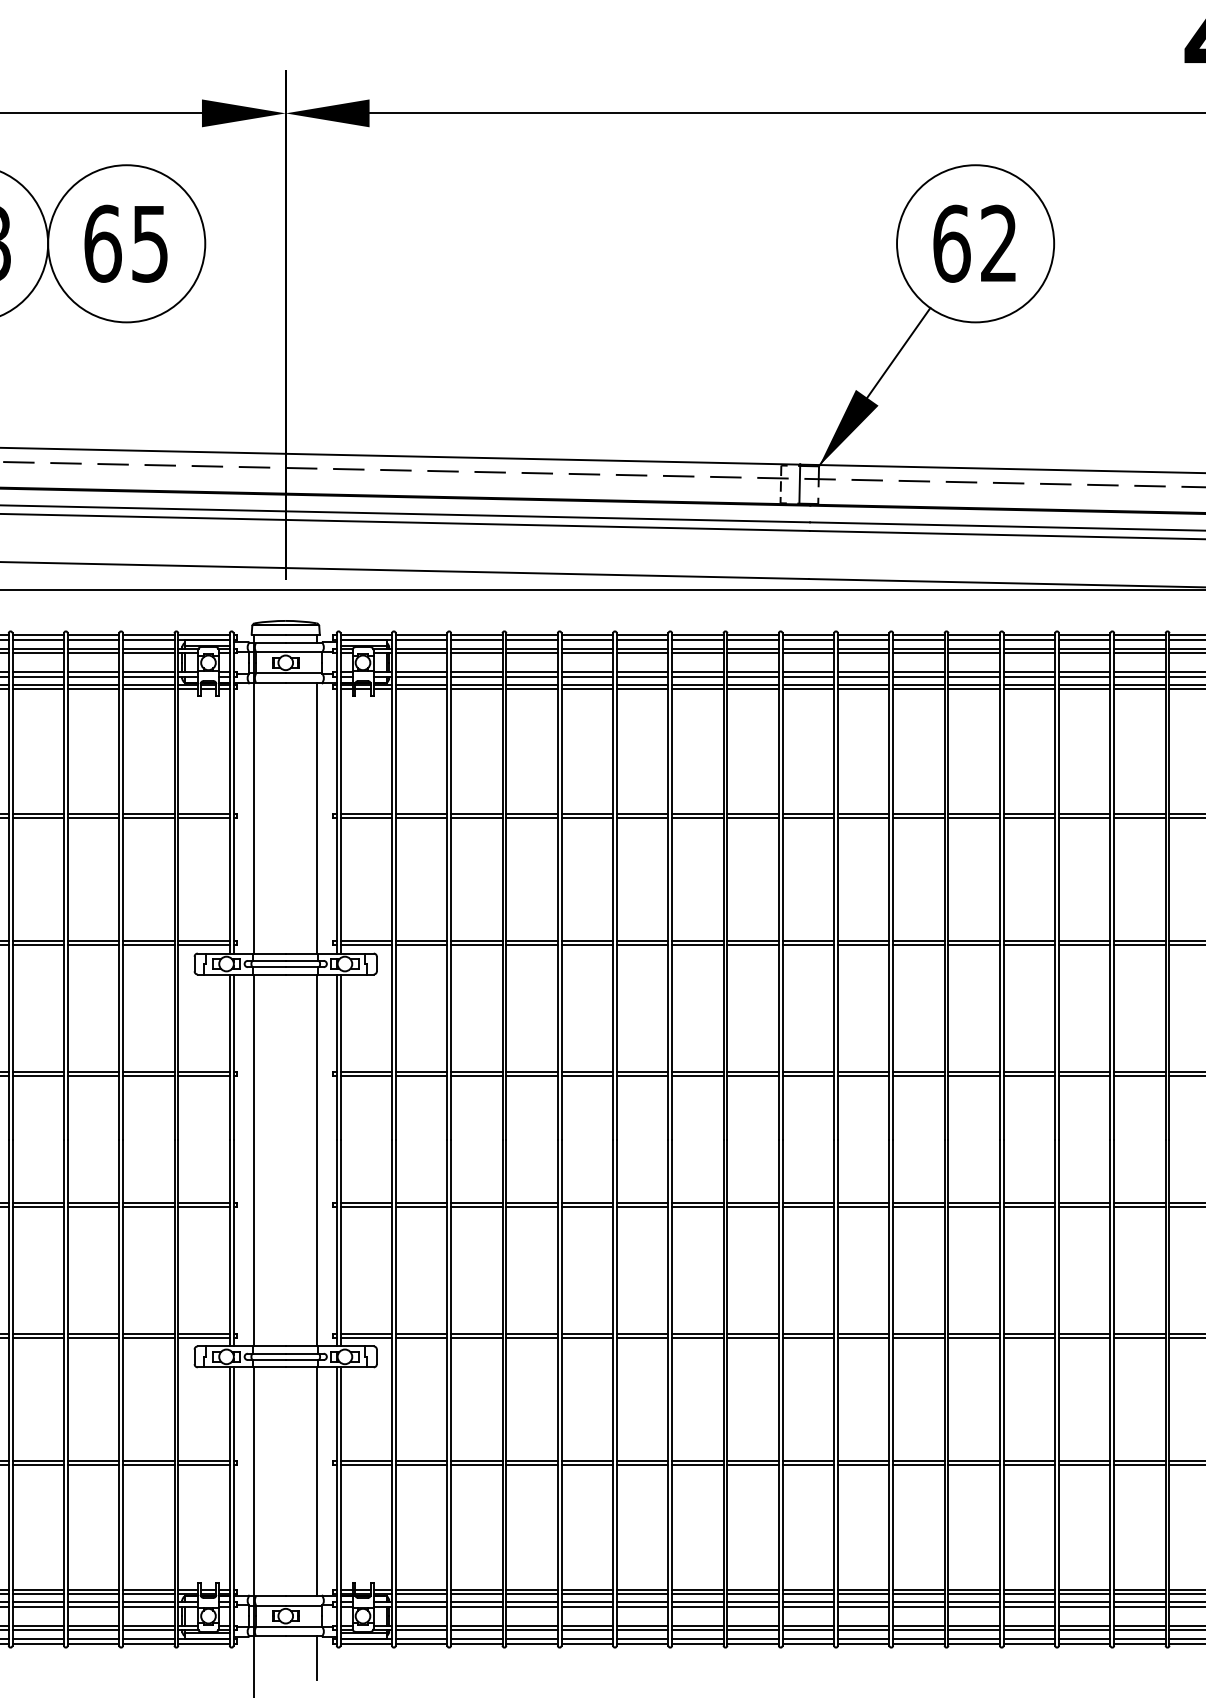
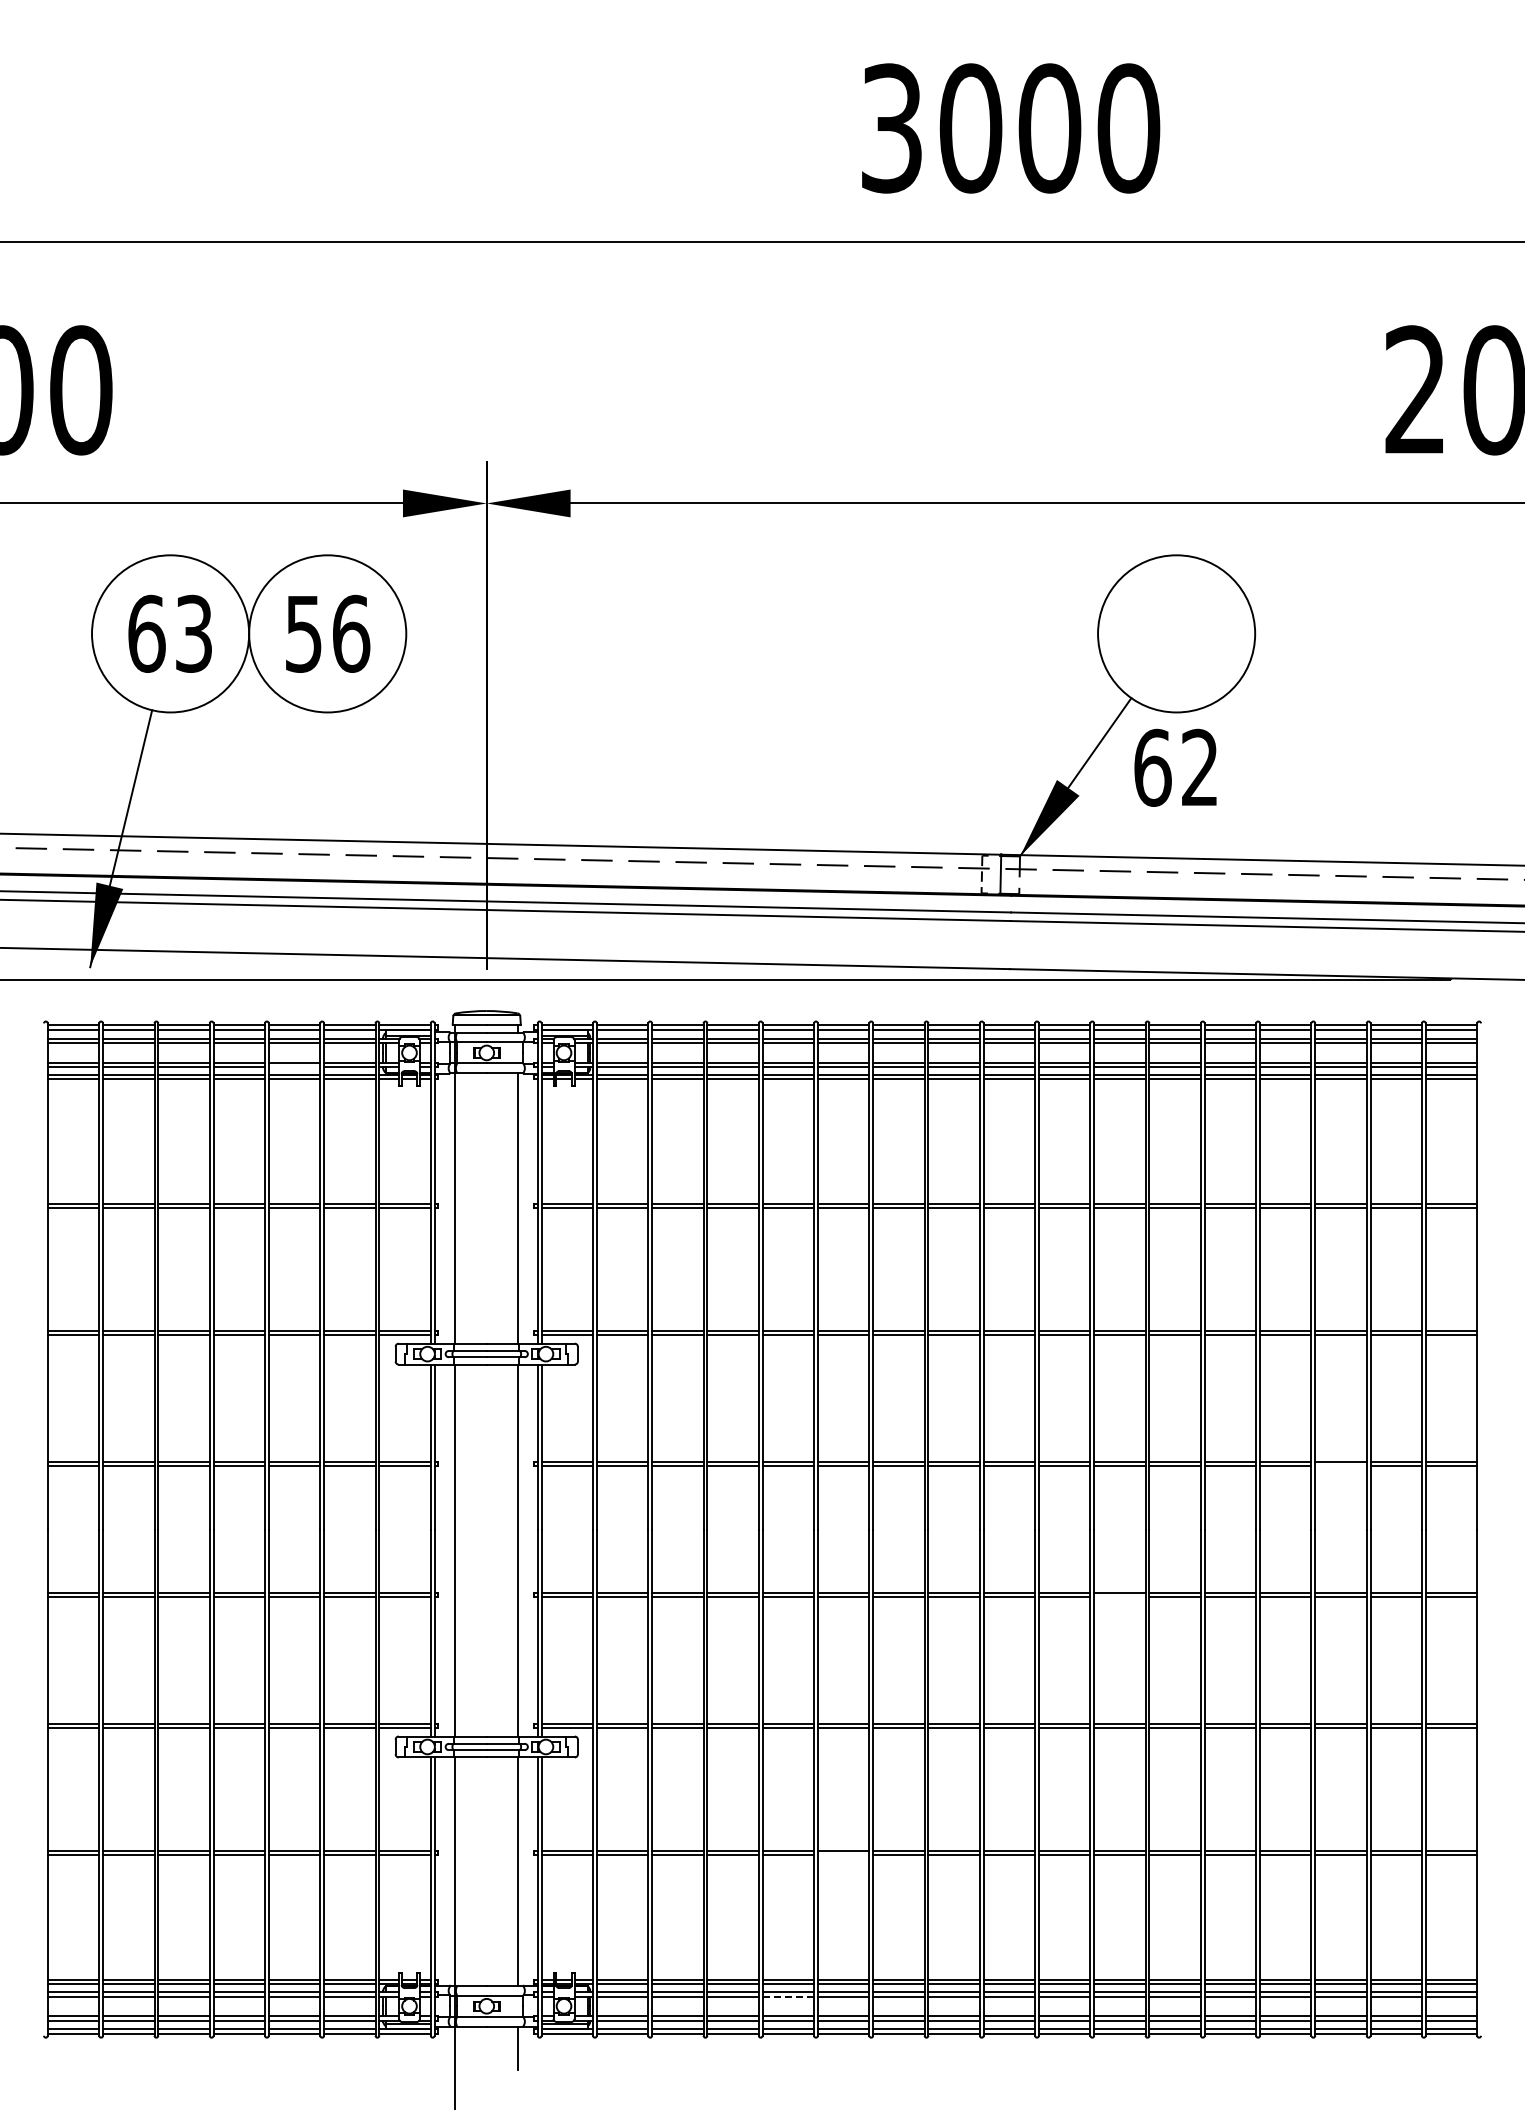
text: (126, 243) -> (327, 633), 65 -> 56
text: (974, 243) -> (1175, 767), moved
line: (93, 677) -> (294, 1067), removed
line: (1139, 1076) -> (1340, 1466), removed
line: (918, 1206) -> (1119, 1596), removed
line: (642, 1464) -> (843, 1854), removed
line: (587, 1606) -> (788, 1996), solid -> dashed

